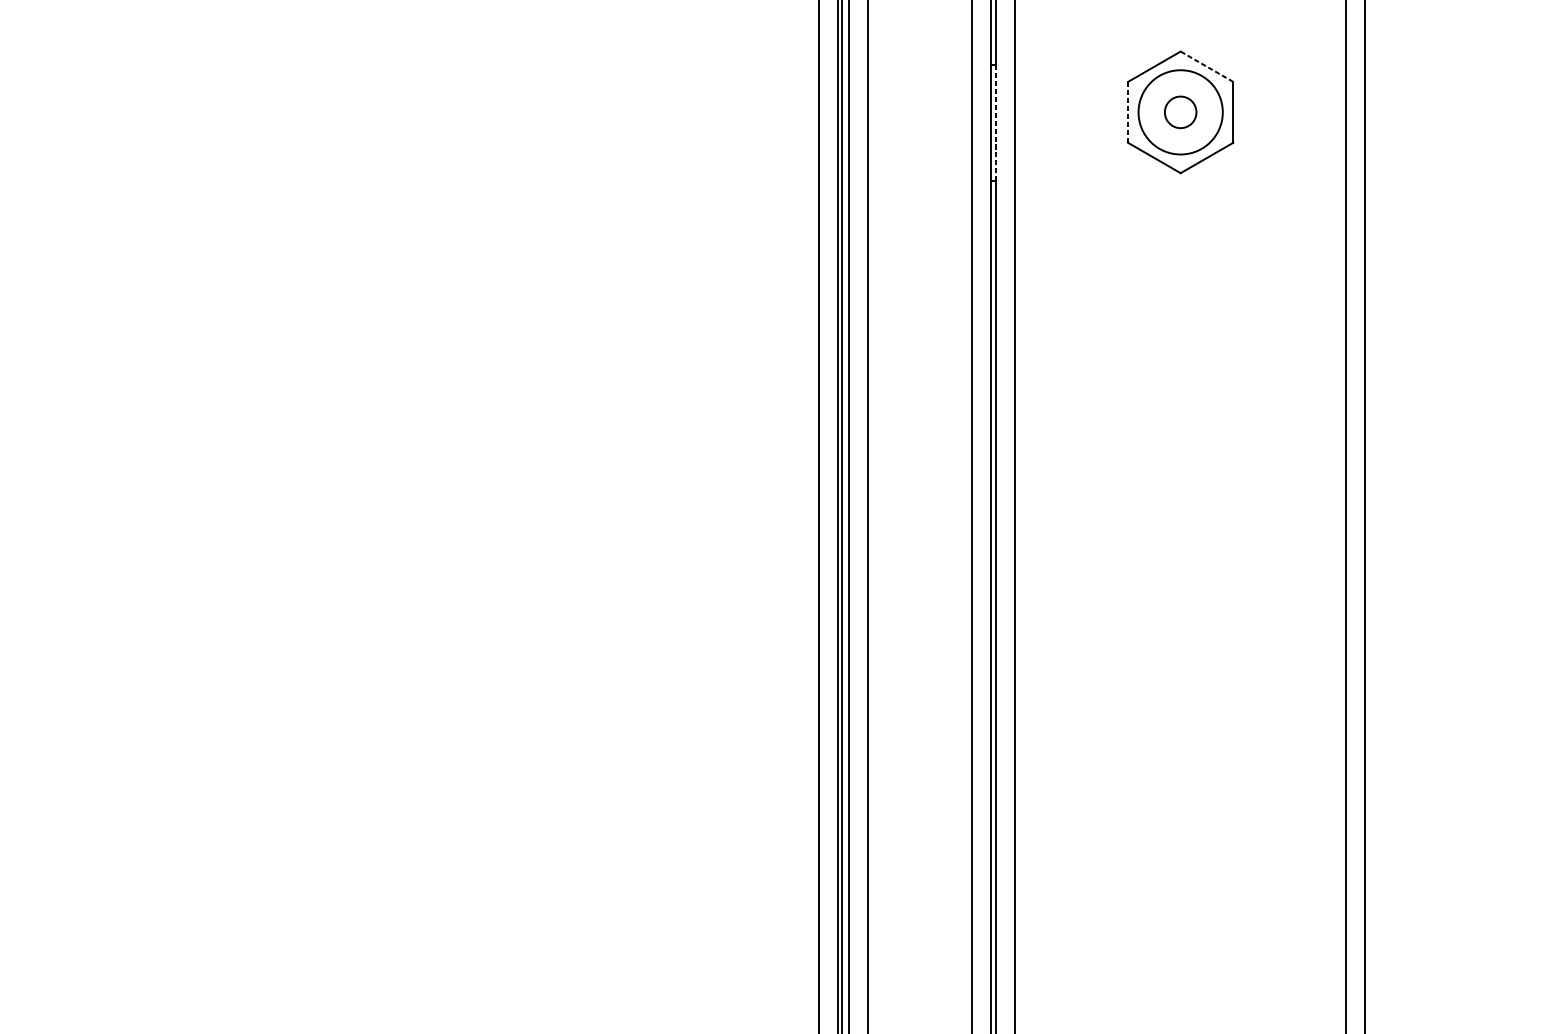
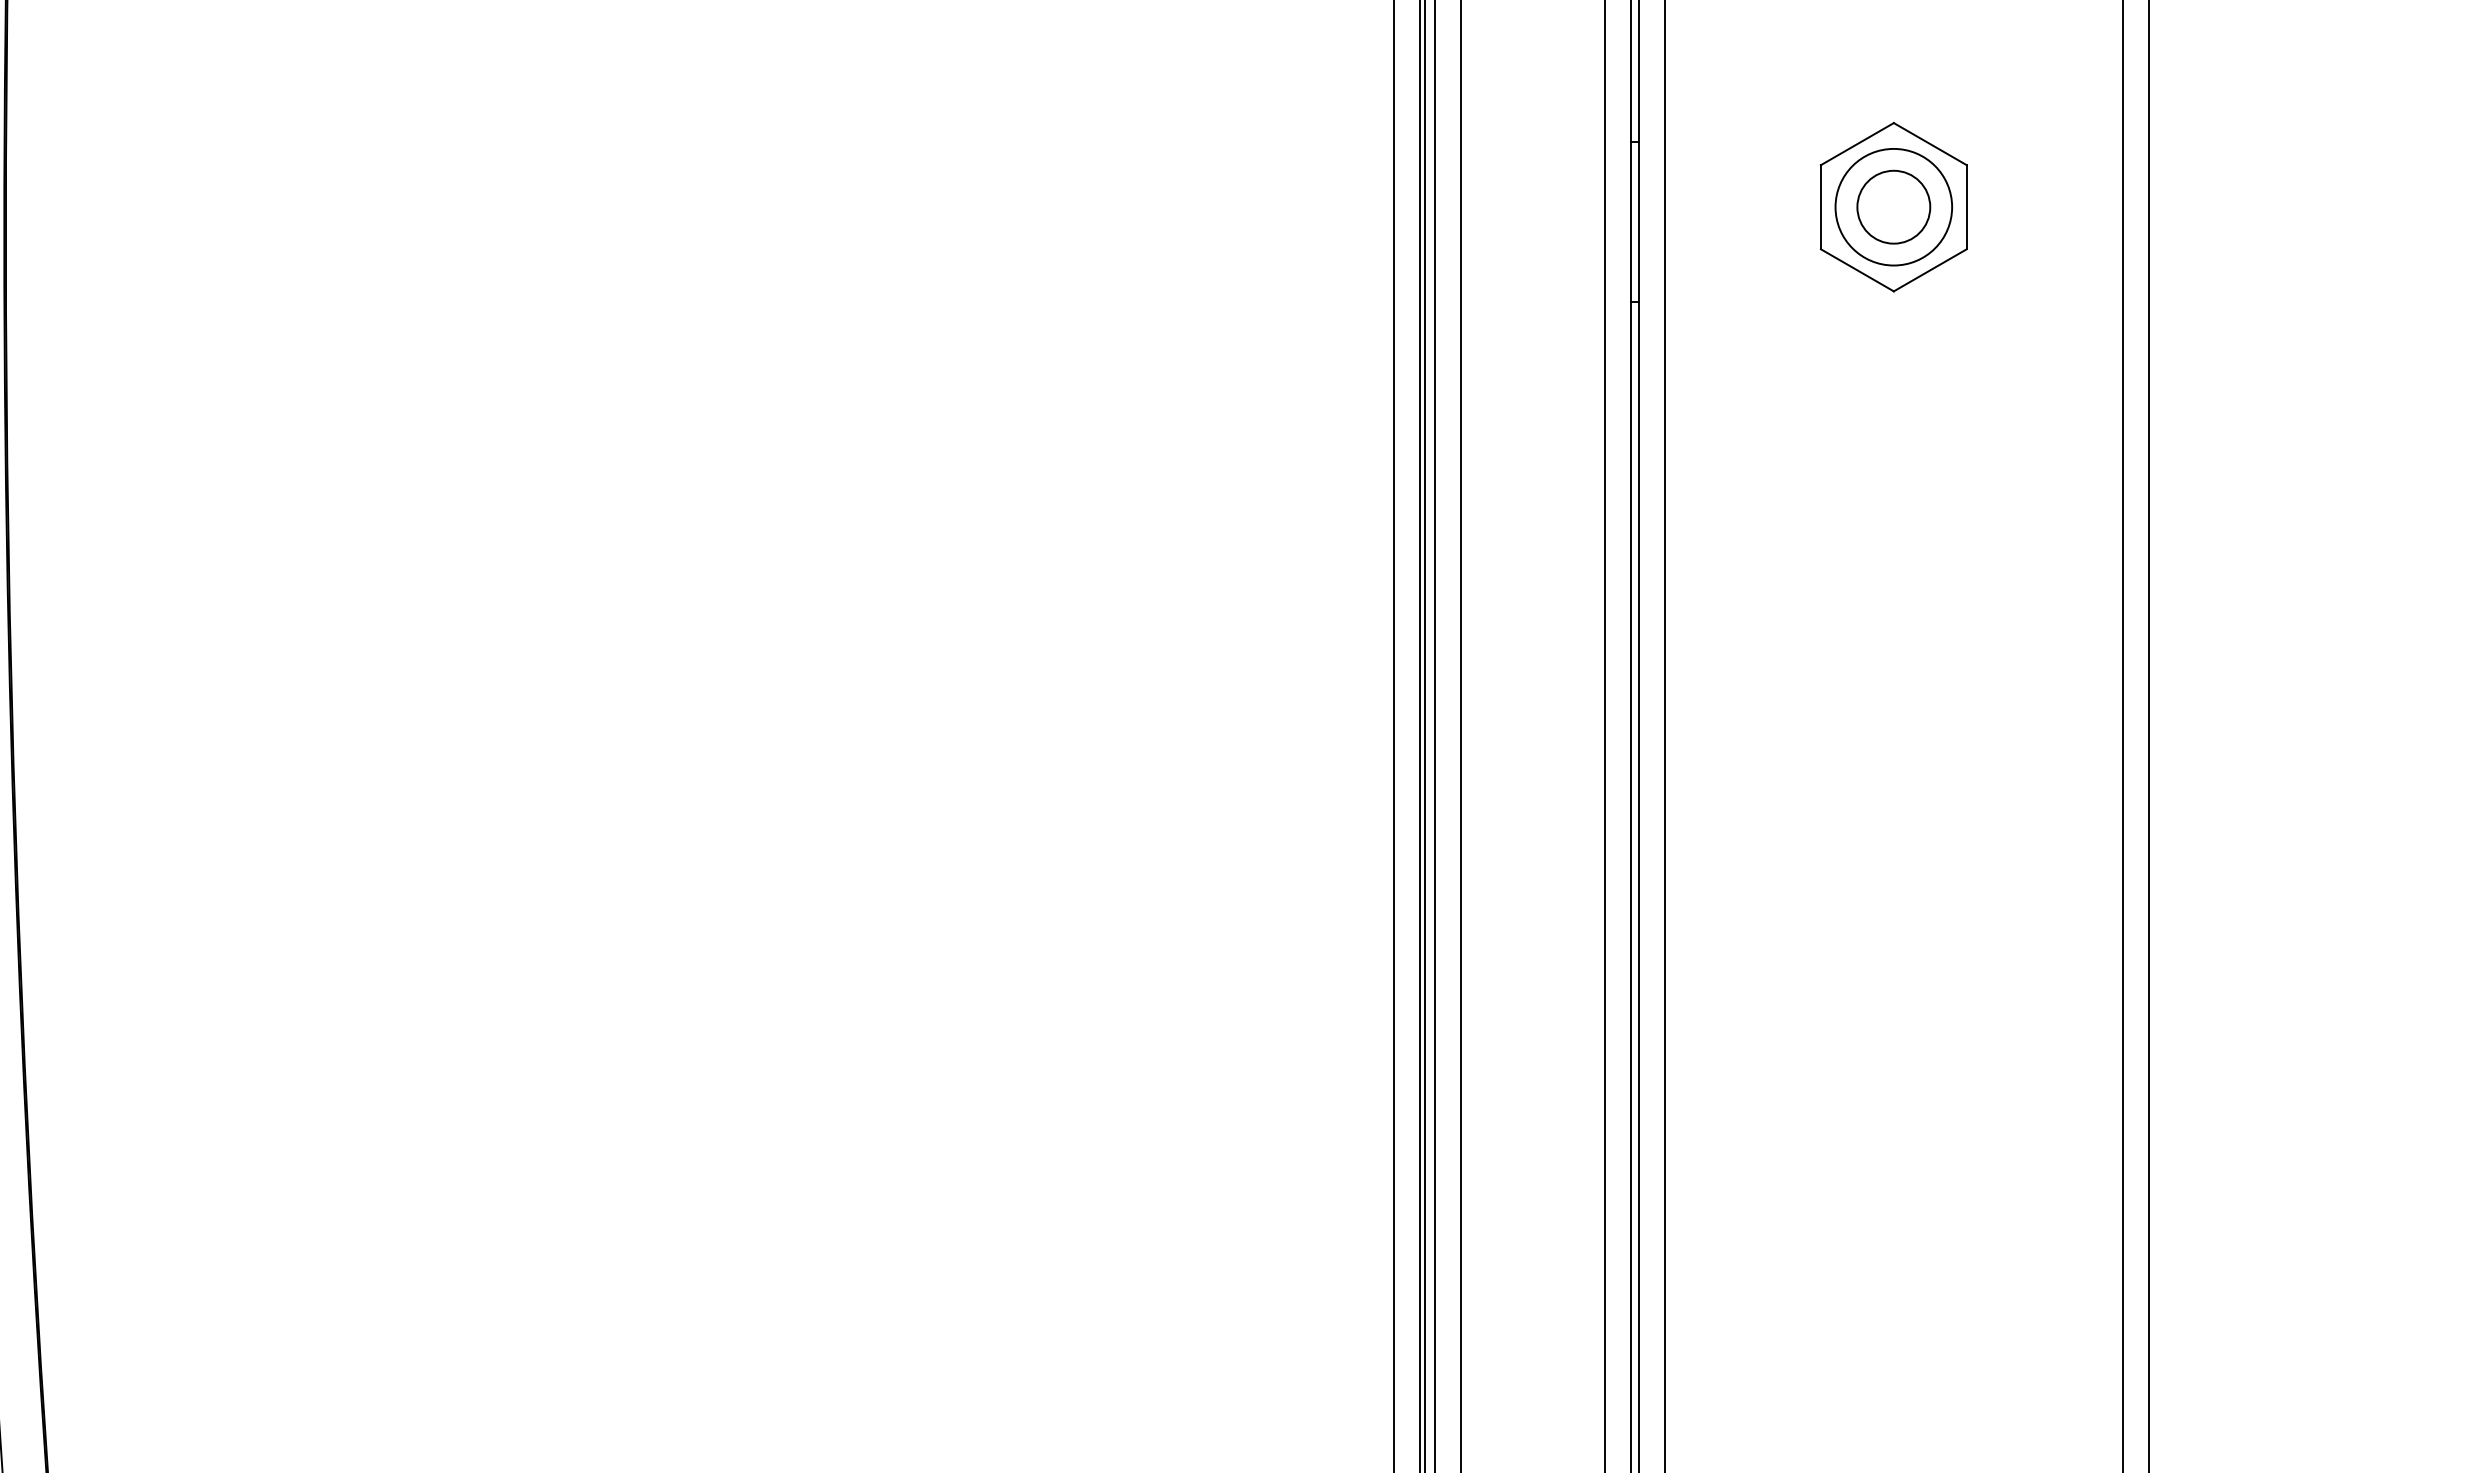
line: (1206, 66) -> (1929, 143), dashed -> solid
circle: (1180, 111) -> (1893, 206), size x1.67
line: (1127, 112) -> (1820, 207), dashed -> solid
line: (996, 123) -> (1638, 222), dashed -> solid

